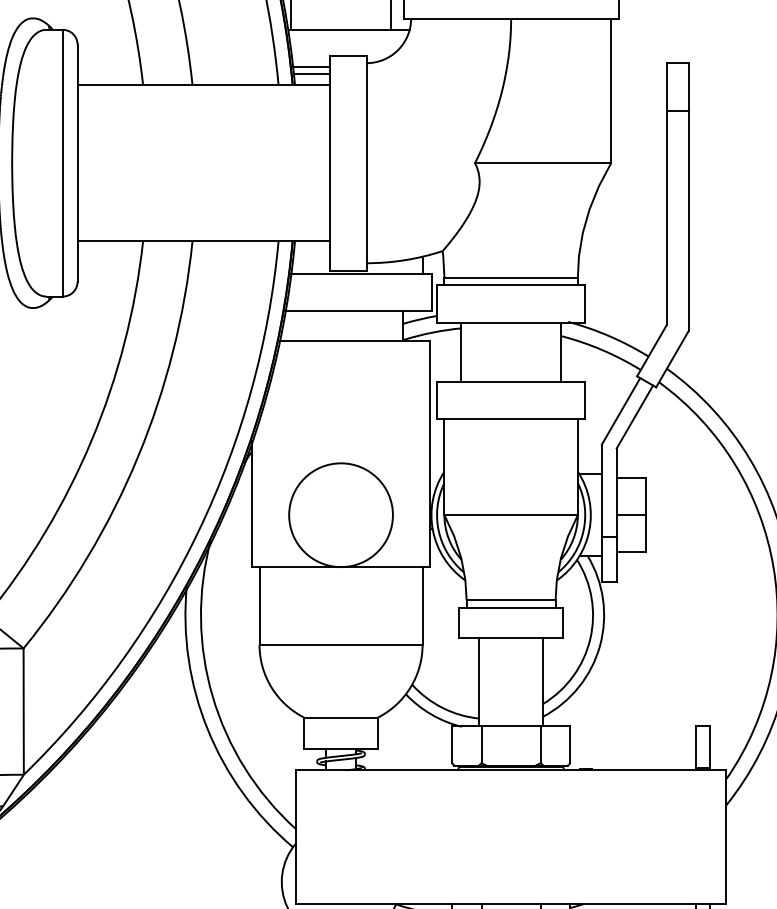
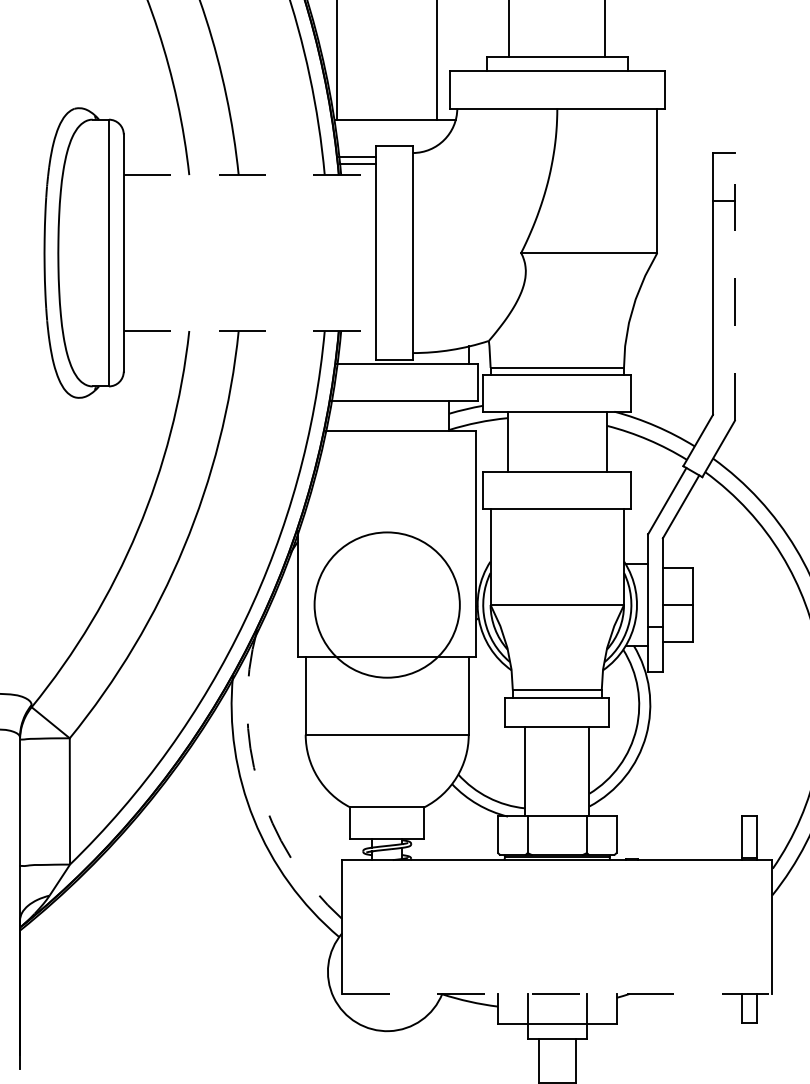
line: (203, 85) -> (249, 175), solid -> dashed
line: (688, 196) -> (734, 286), solid -> dashed
line: (203, 240) -> (249, 330), solid -> dashed
circle: (341, 514) -> (387, 604), size x1.4
arc: (212, 696) -> (258, 786), solid -> dashed
line: (511, 903) -> (557, 993), solid -> dashed

